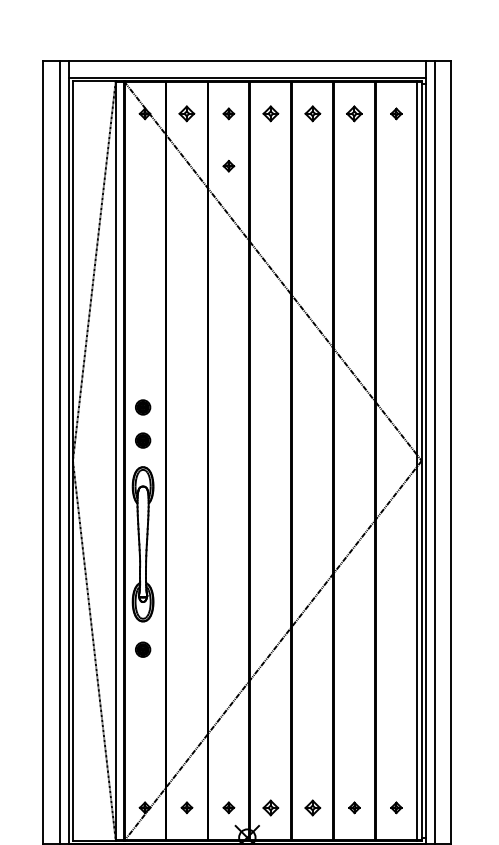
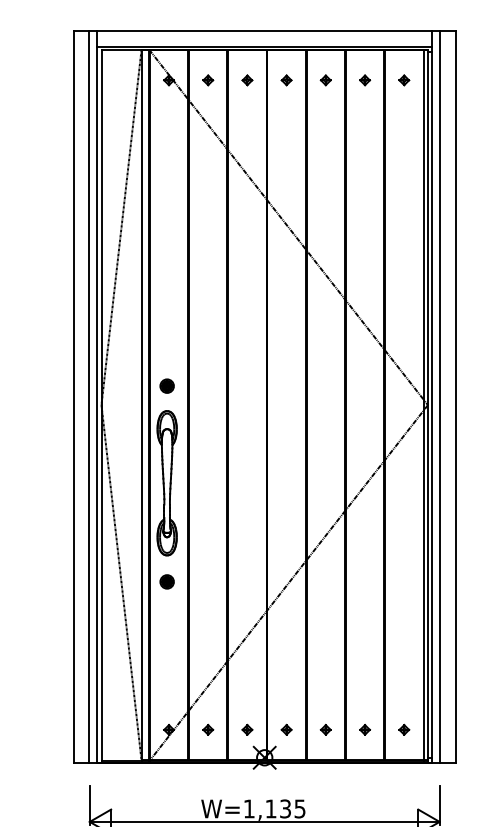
part: (187, 114) -> (208, 80), size x0.71
part: (270, 114) -> (286, 80), size x0.71
part: (312, 114) -> (325, 80), size x0.71
part: (355, 114) -> (365, 80), size x0.71
part: (228, 166) -> (247, 129), removed
part: (142, 406) -> (166, 354), removed
part: (270, 807) -> (286, 729), size x0.71
part: (312, 807) -> (325, 729), size x0.71

